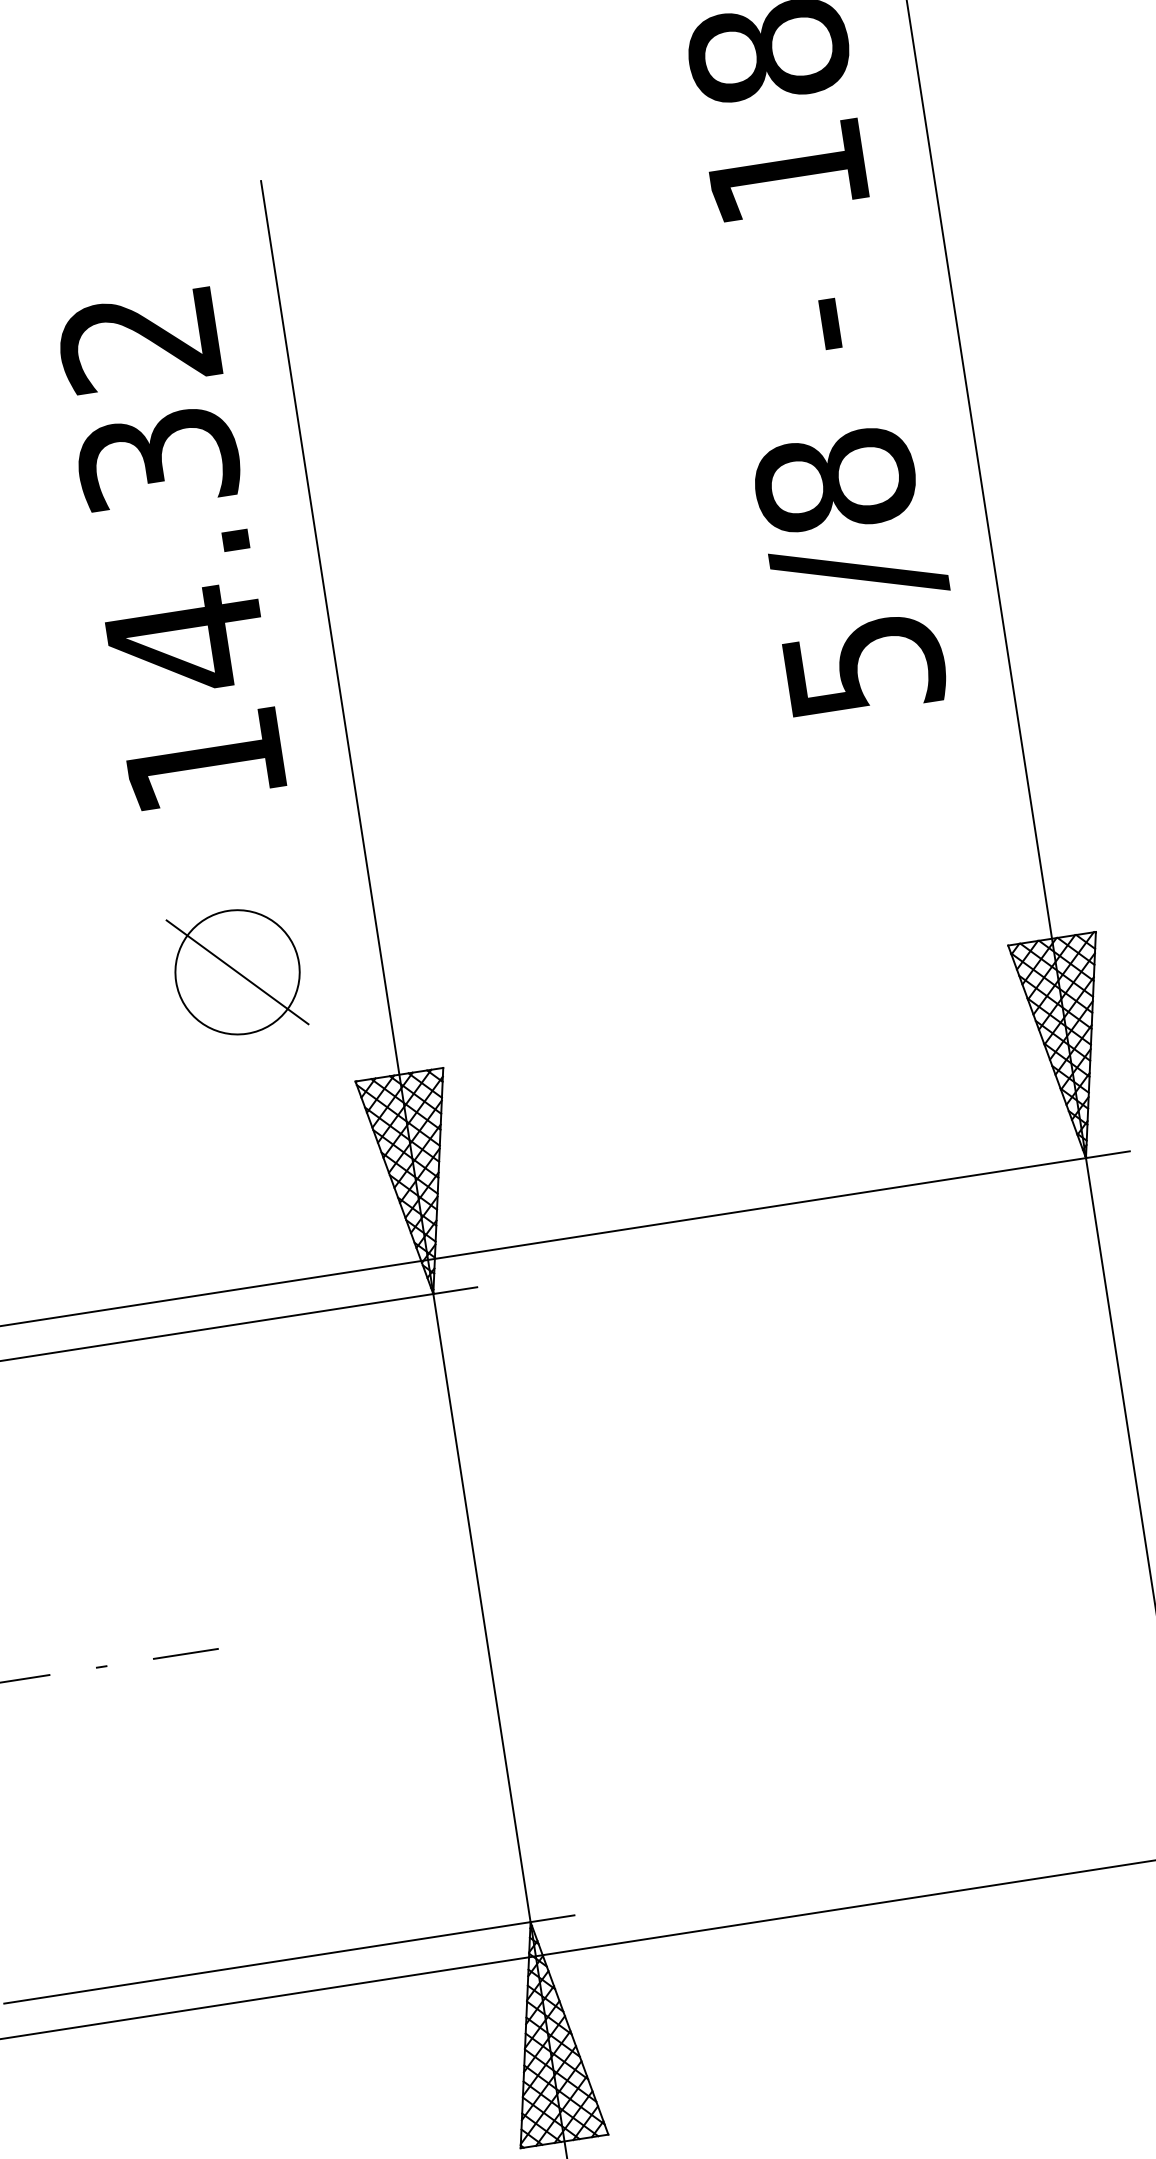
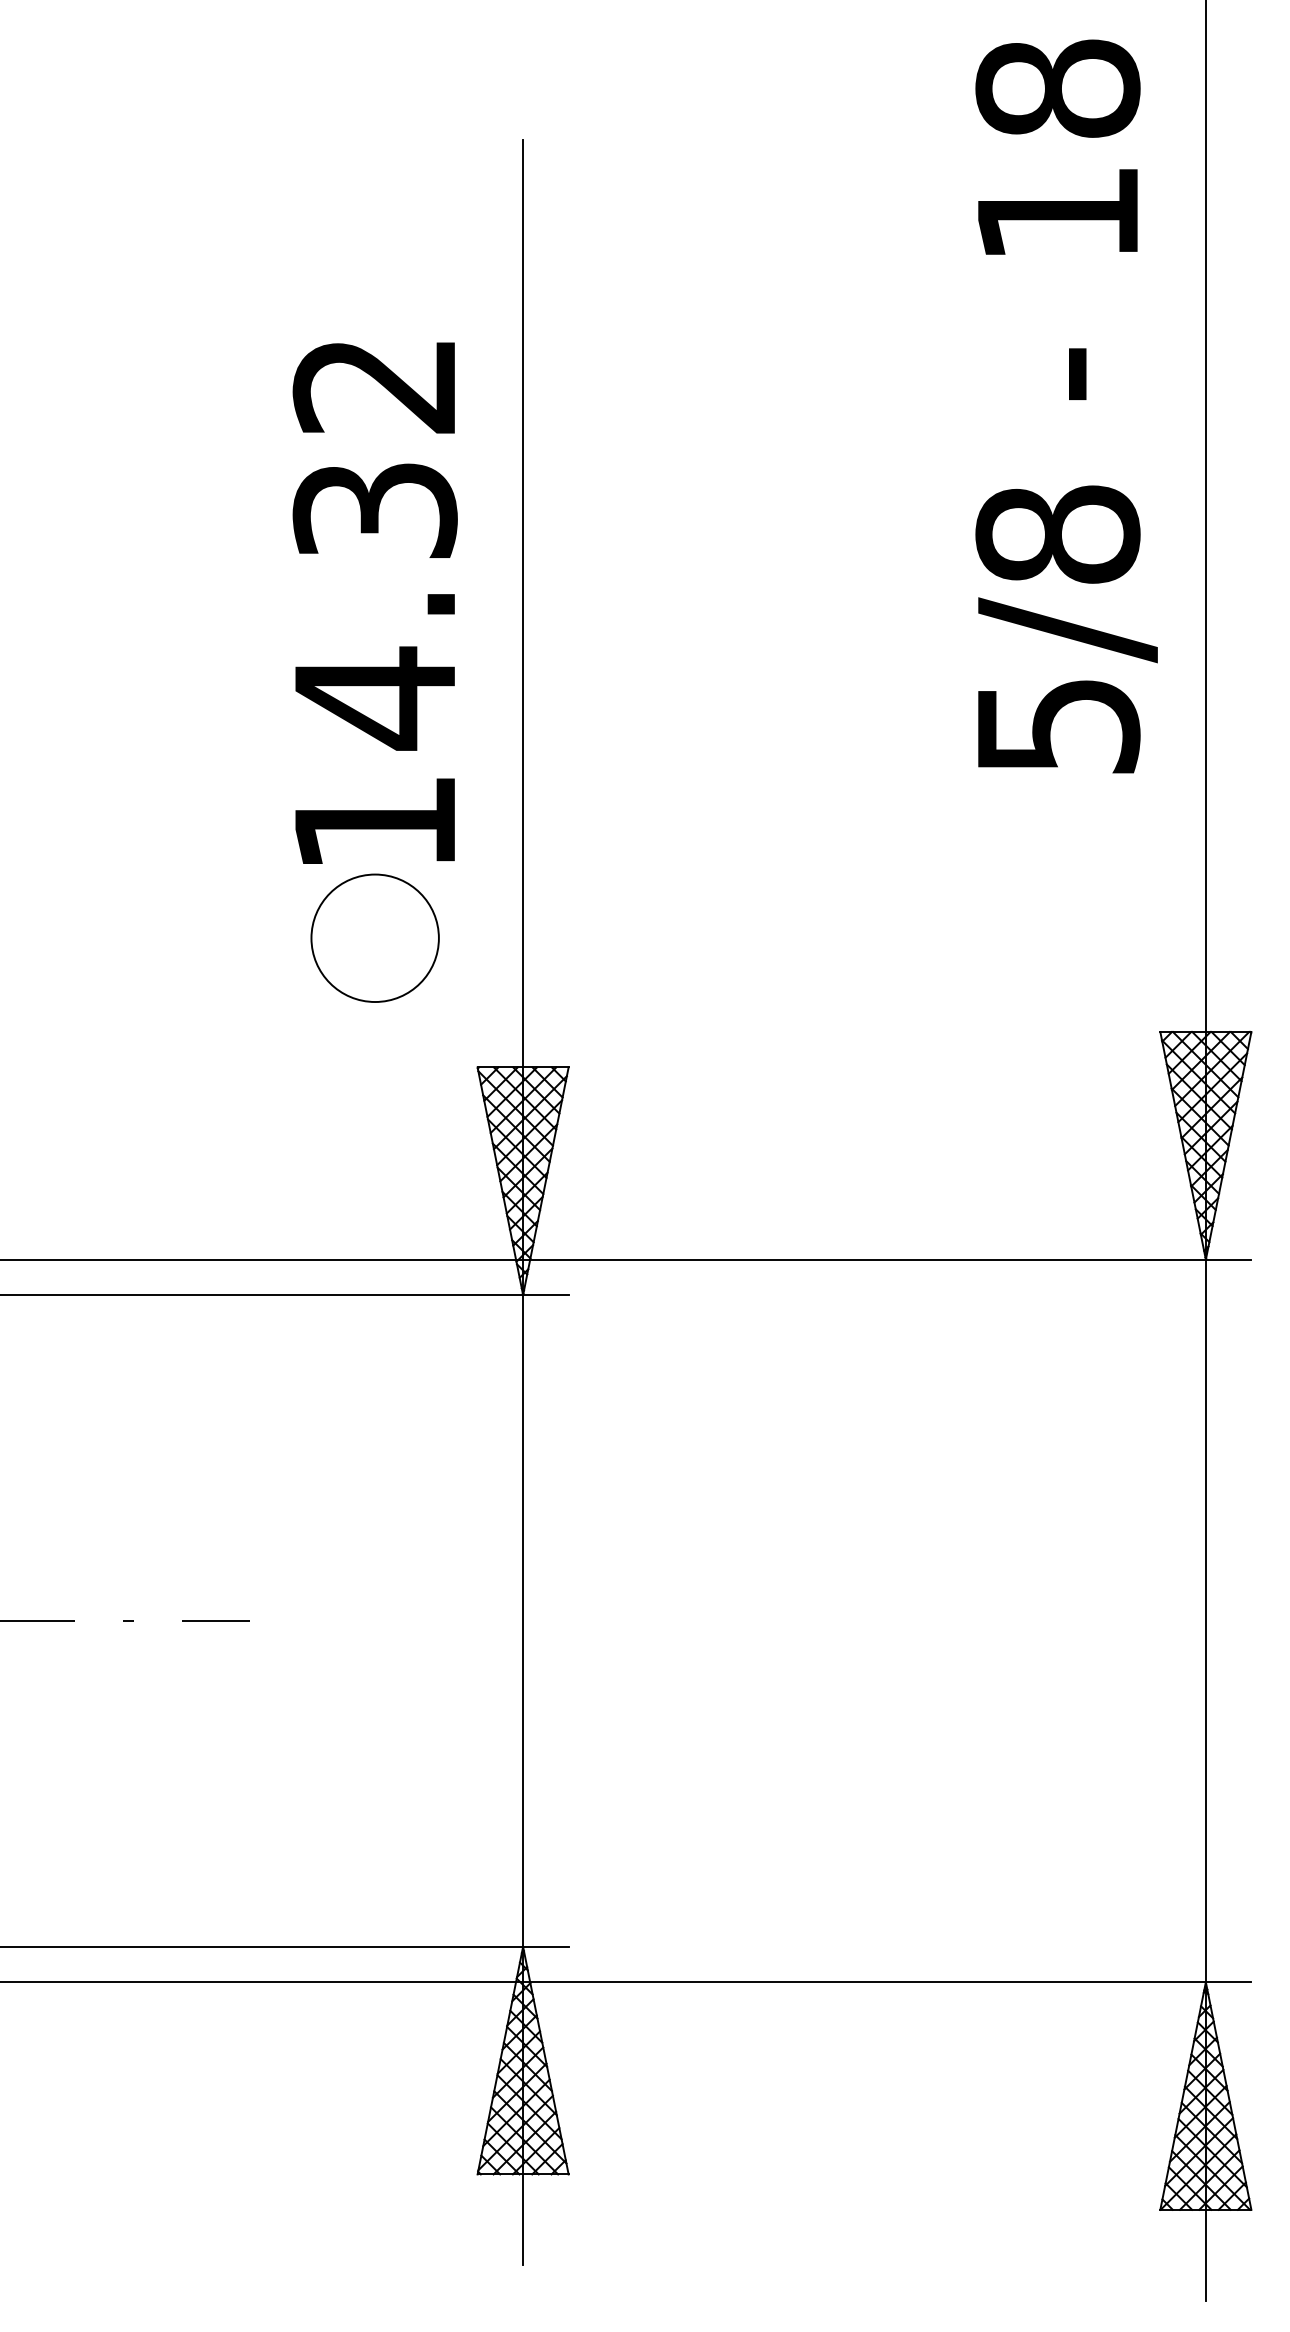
text: (171, 548) -> (374, 602), moved
line: (236, 972) -> (374, 938), removed

